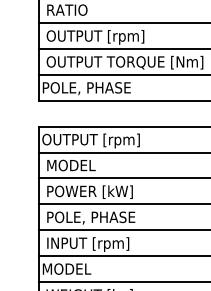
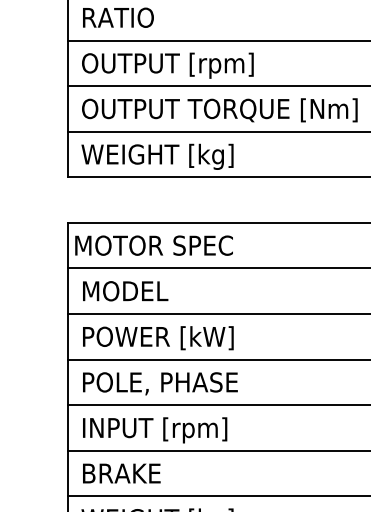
text: (87, 88) -> (153, 155), POLE, PHASE -> WEIGHT [kg]
text: (90, 140) -> (159, 247), OUTPUT [rpm] -> MOTOR SPEC
text: (66, 268) -> (116, 472), MODEL -> BRAKE

